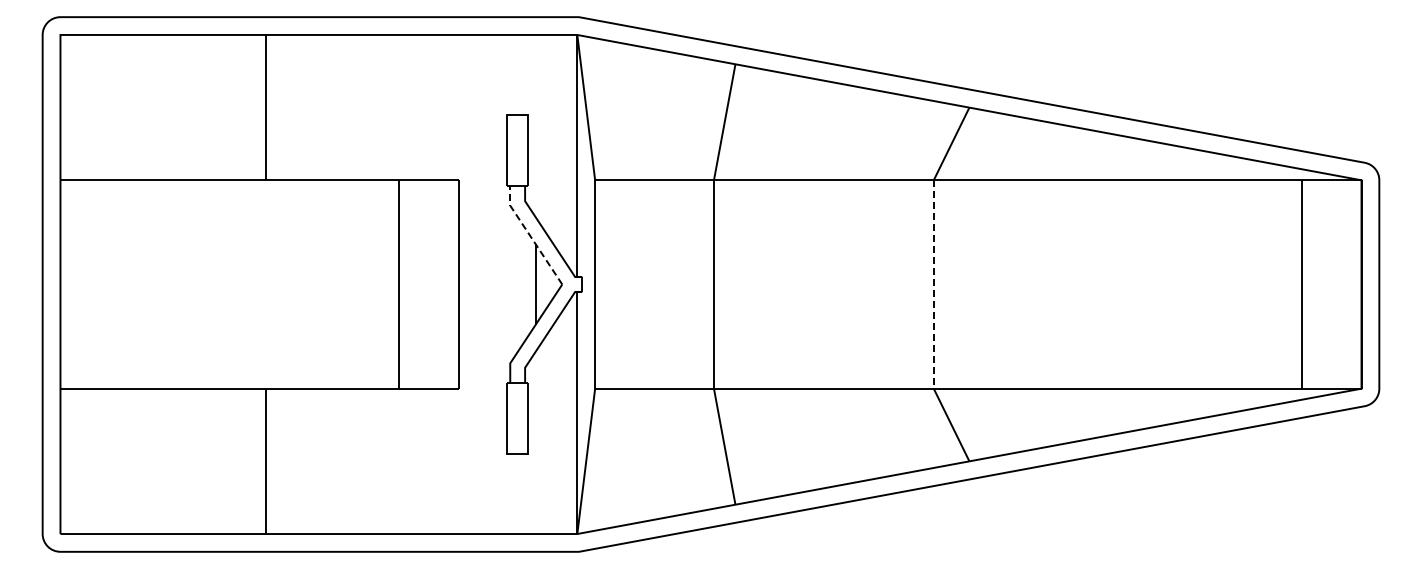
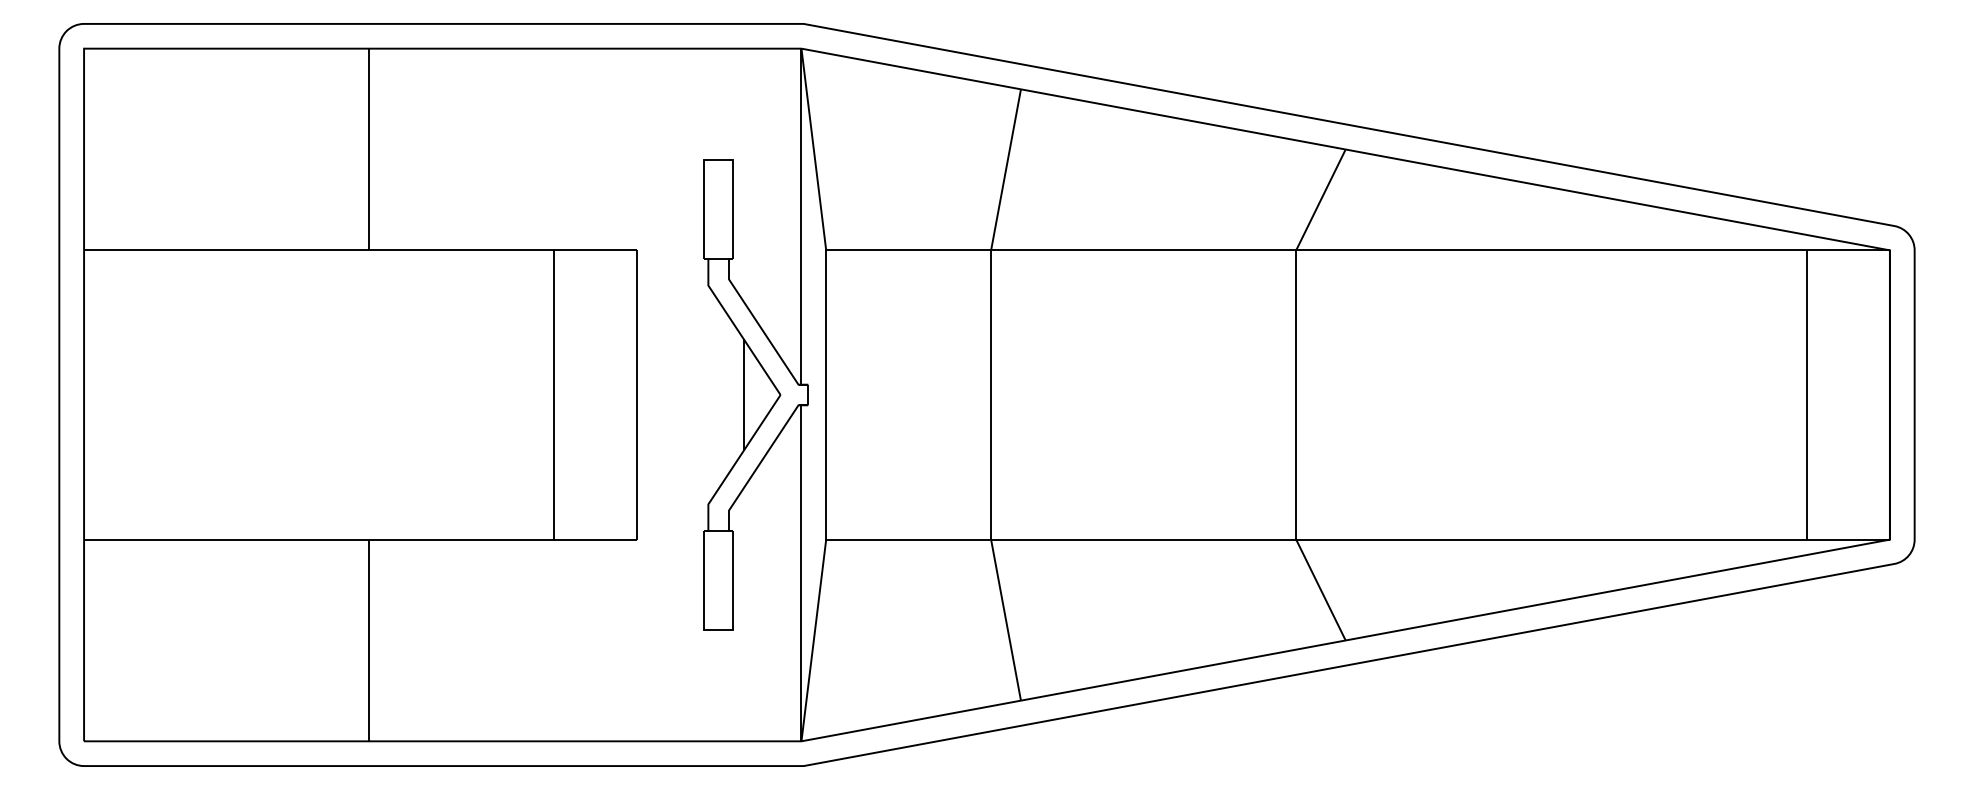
line: (530, 236) -> (736, 328), dashed -> solid
line: (933, 284) -> (1295, 395), dashed -> solid

